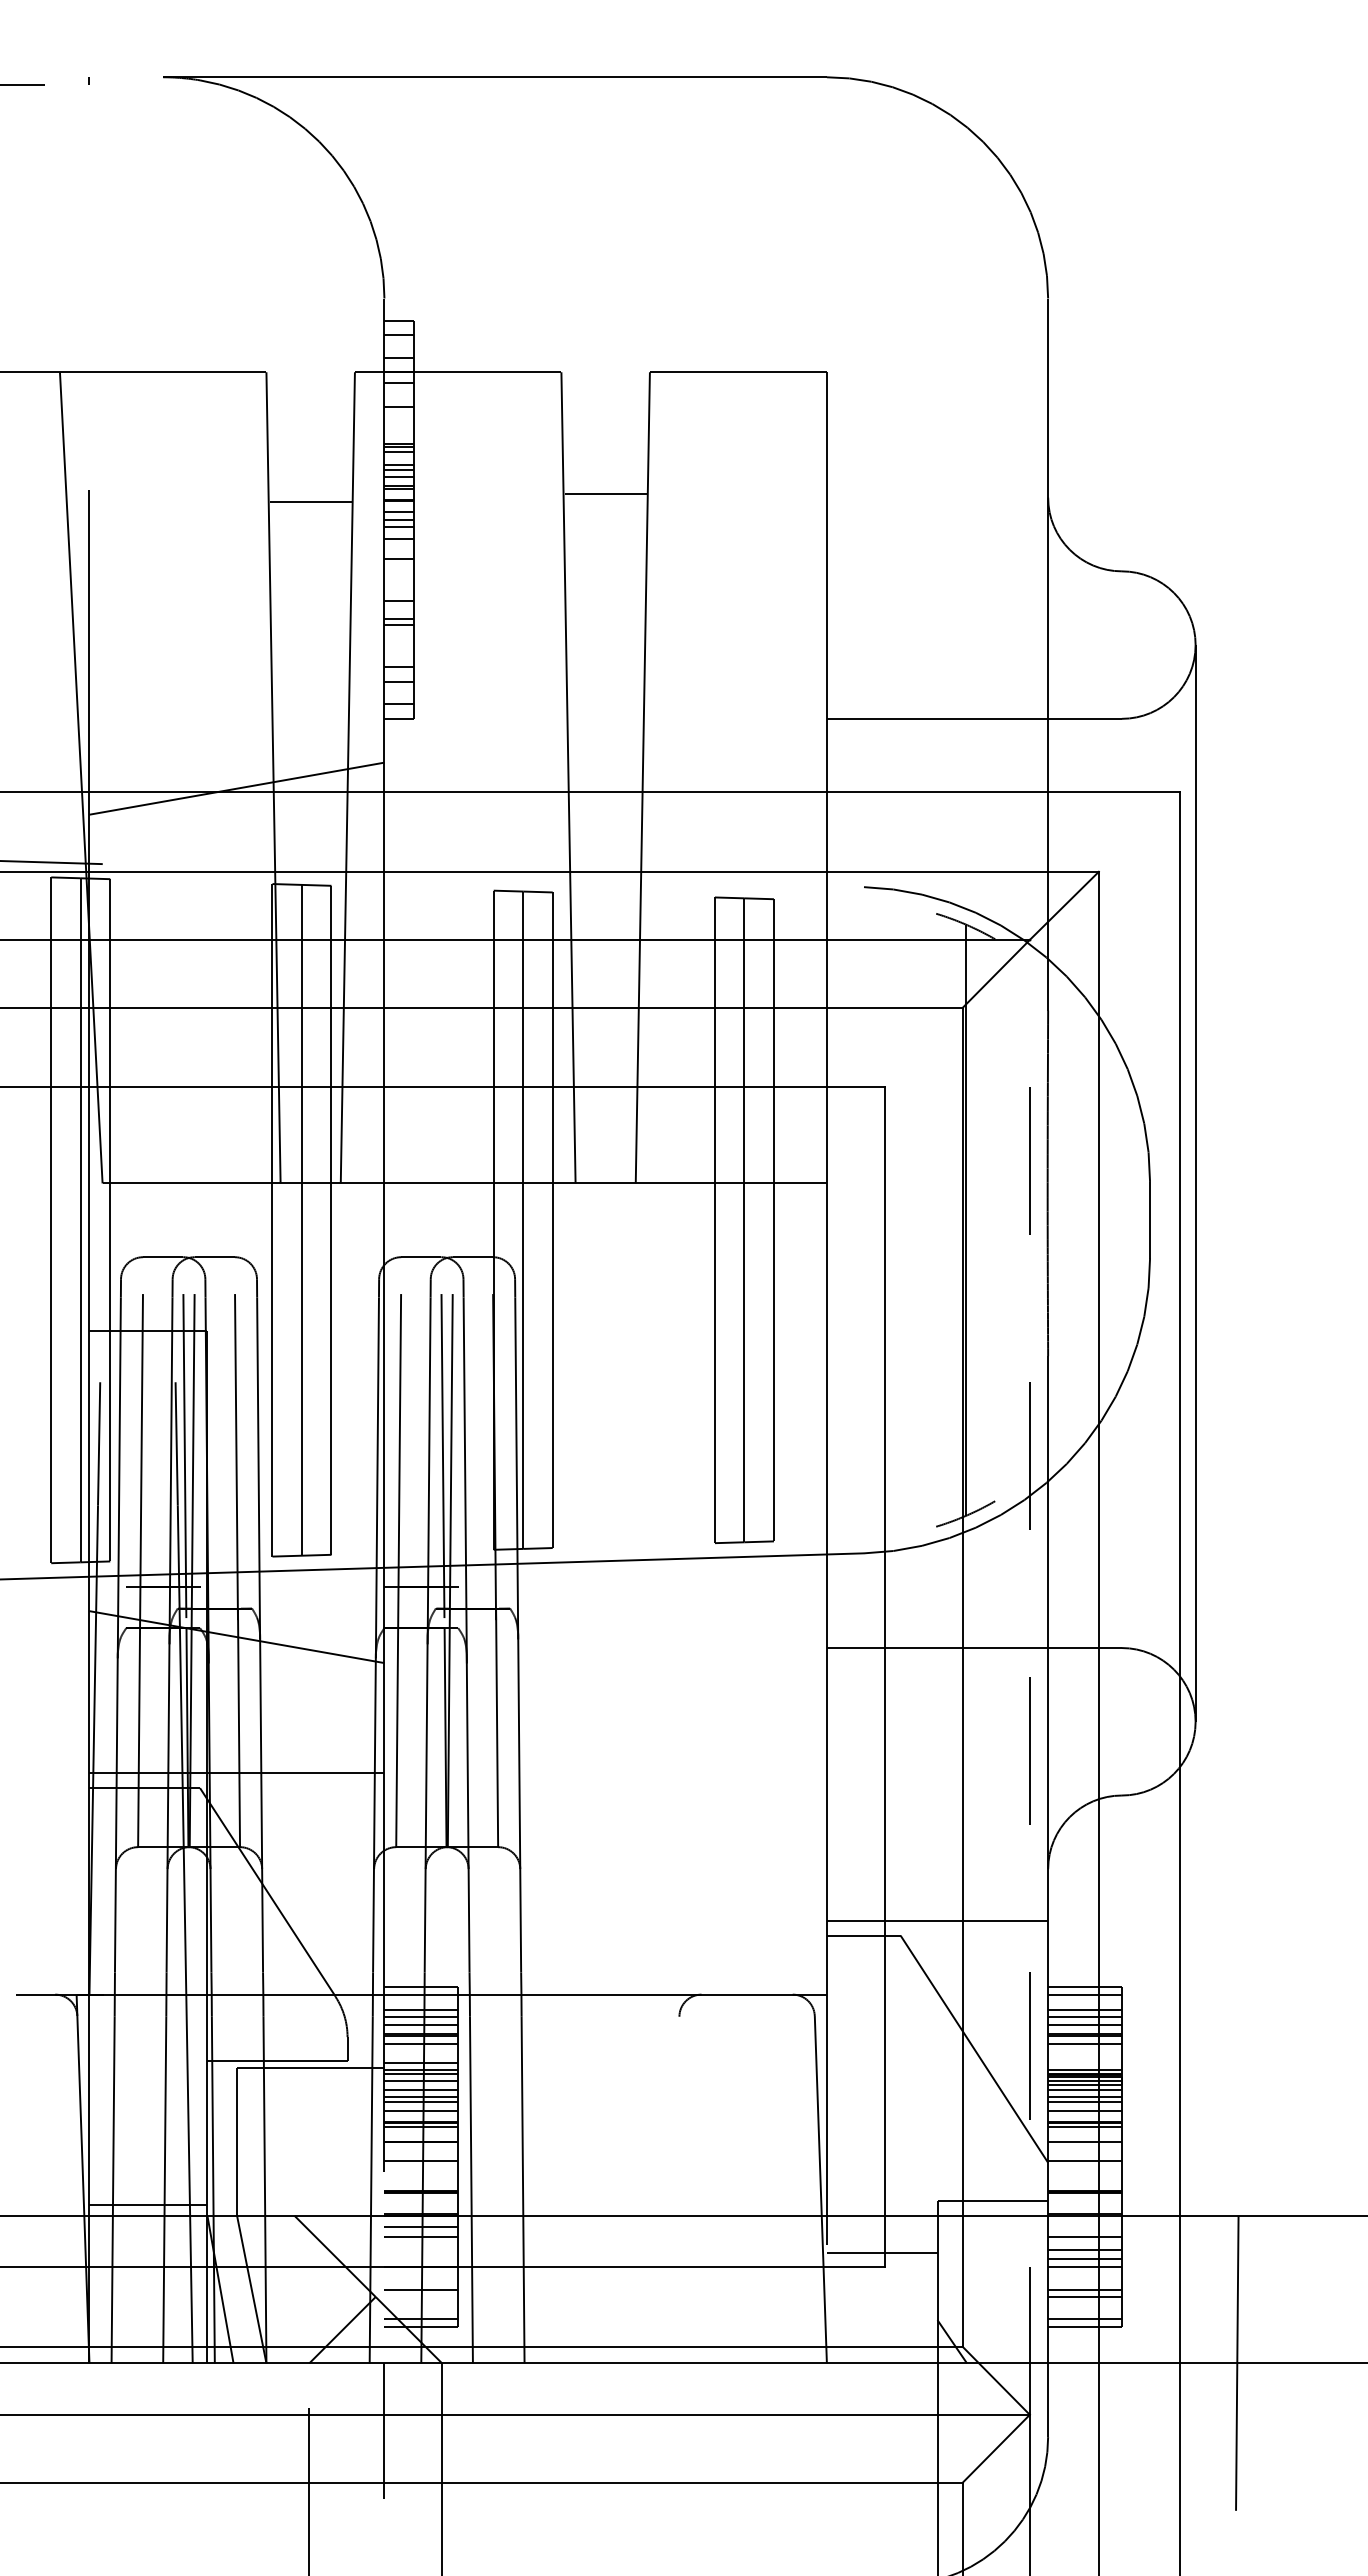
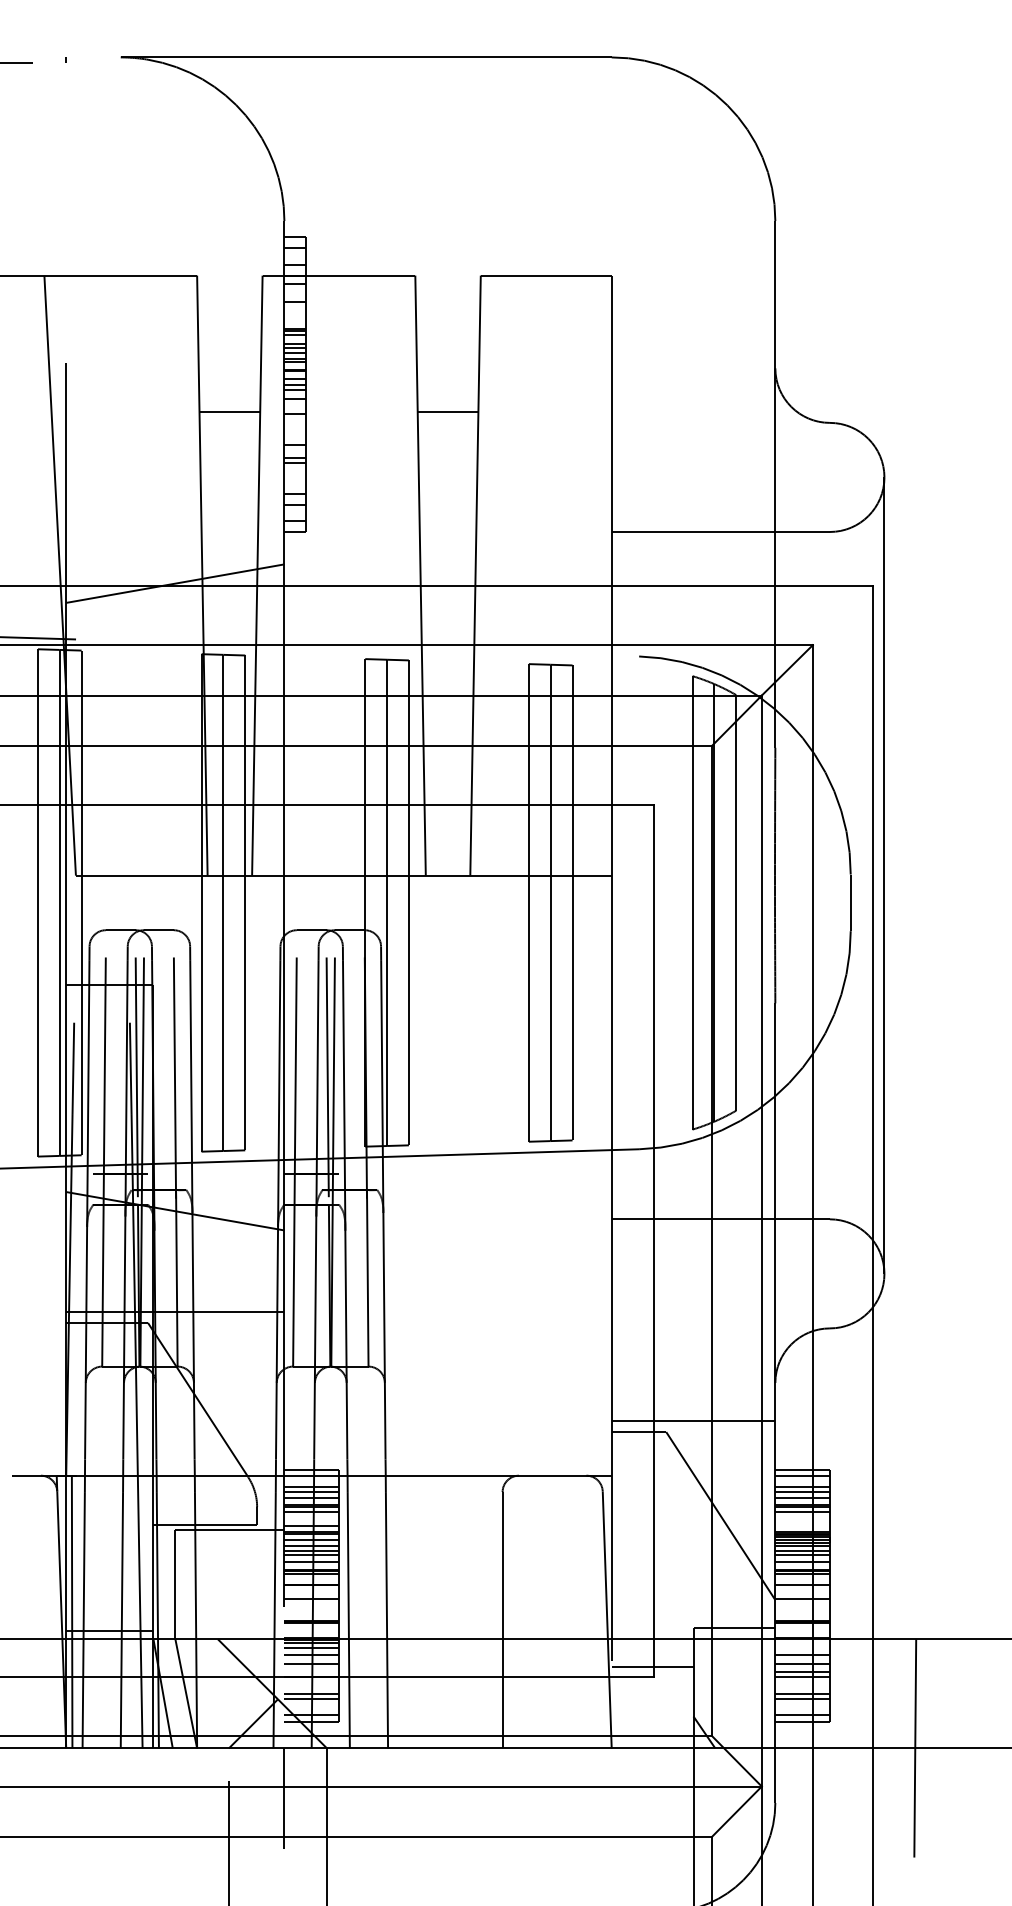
line: (605, 493) -> (447, 411), moved
line: (310, 501) -> (229, 411), moved
line: (936, 1219) -> (692, 902), added
line: (995, 1220) -> (736, 903), added
line: (1029, 1676) -> (761, 1240), dashed -> solid
line: (97, 2178) -> (72, 1611), added
line: (679, 2189) -> (502, 1619), added
line: (421, 2221) -> (311, 1643), added
line: (421, 2249) -> (311, 1664), added
line: (421, 2297) -> (311, 1699), added

